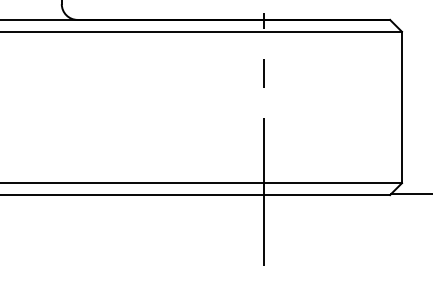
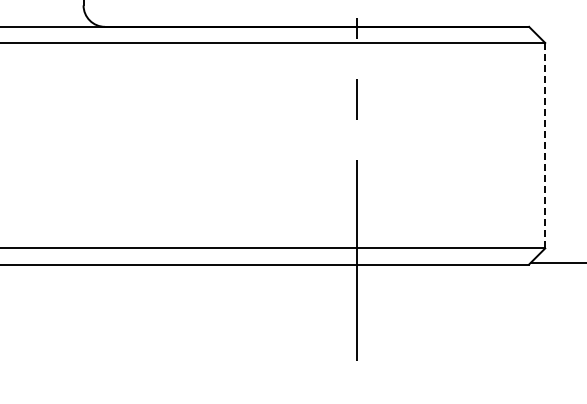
line: (402, 107) -> (545, 145), solid -> dashed

